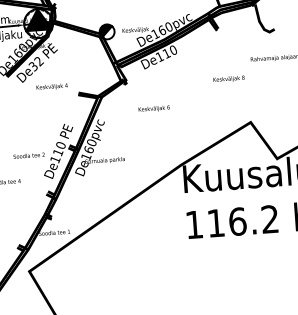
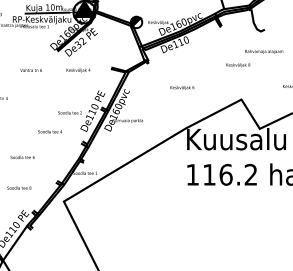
text: (229, 79) -> (238, 65), moved
text: (52, 86) -> (78, 70), moved
text: (154, 108) -> (182, 87), moved

